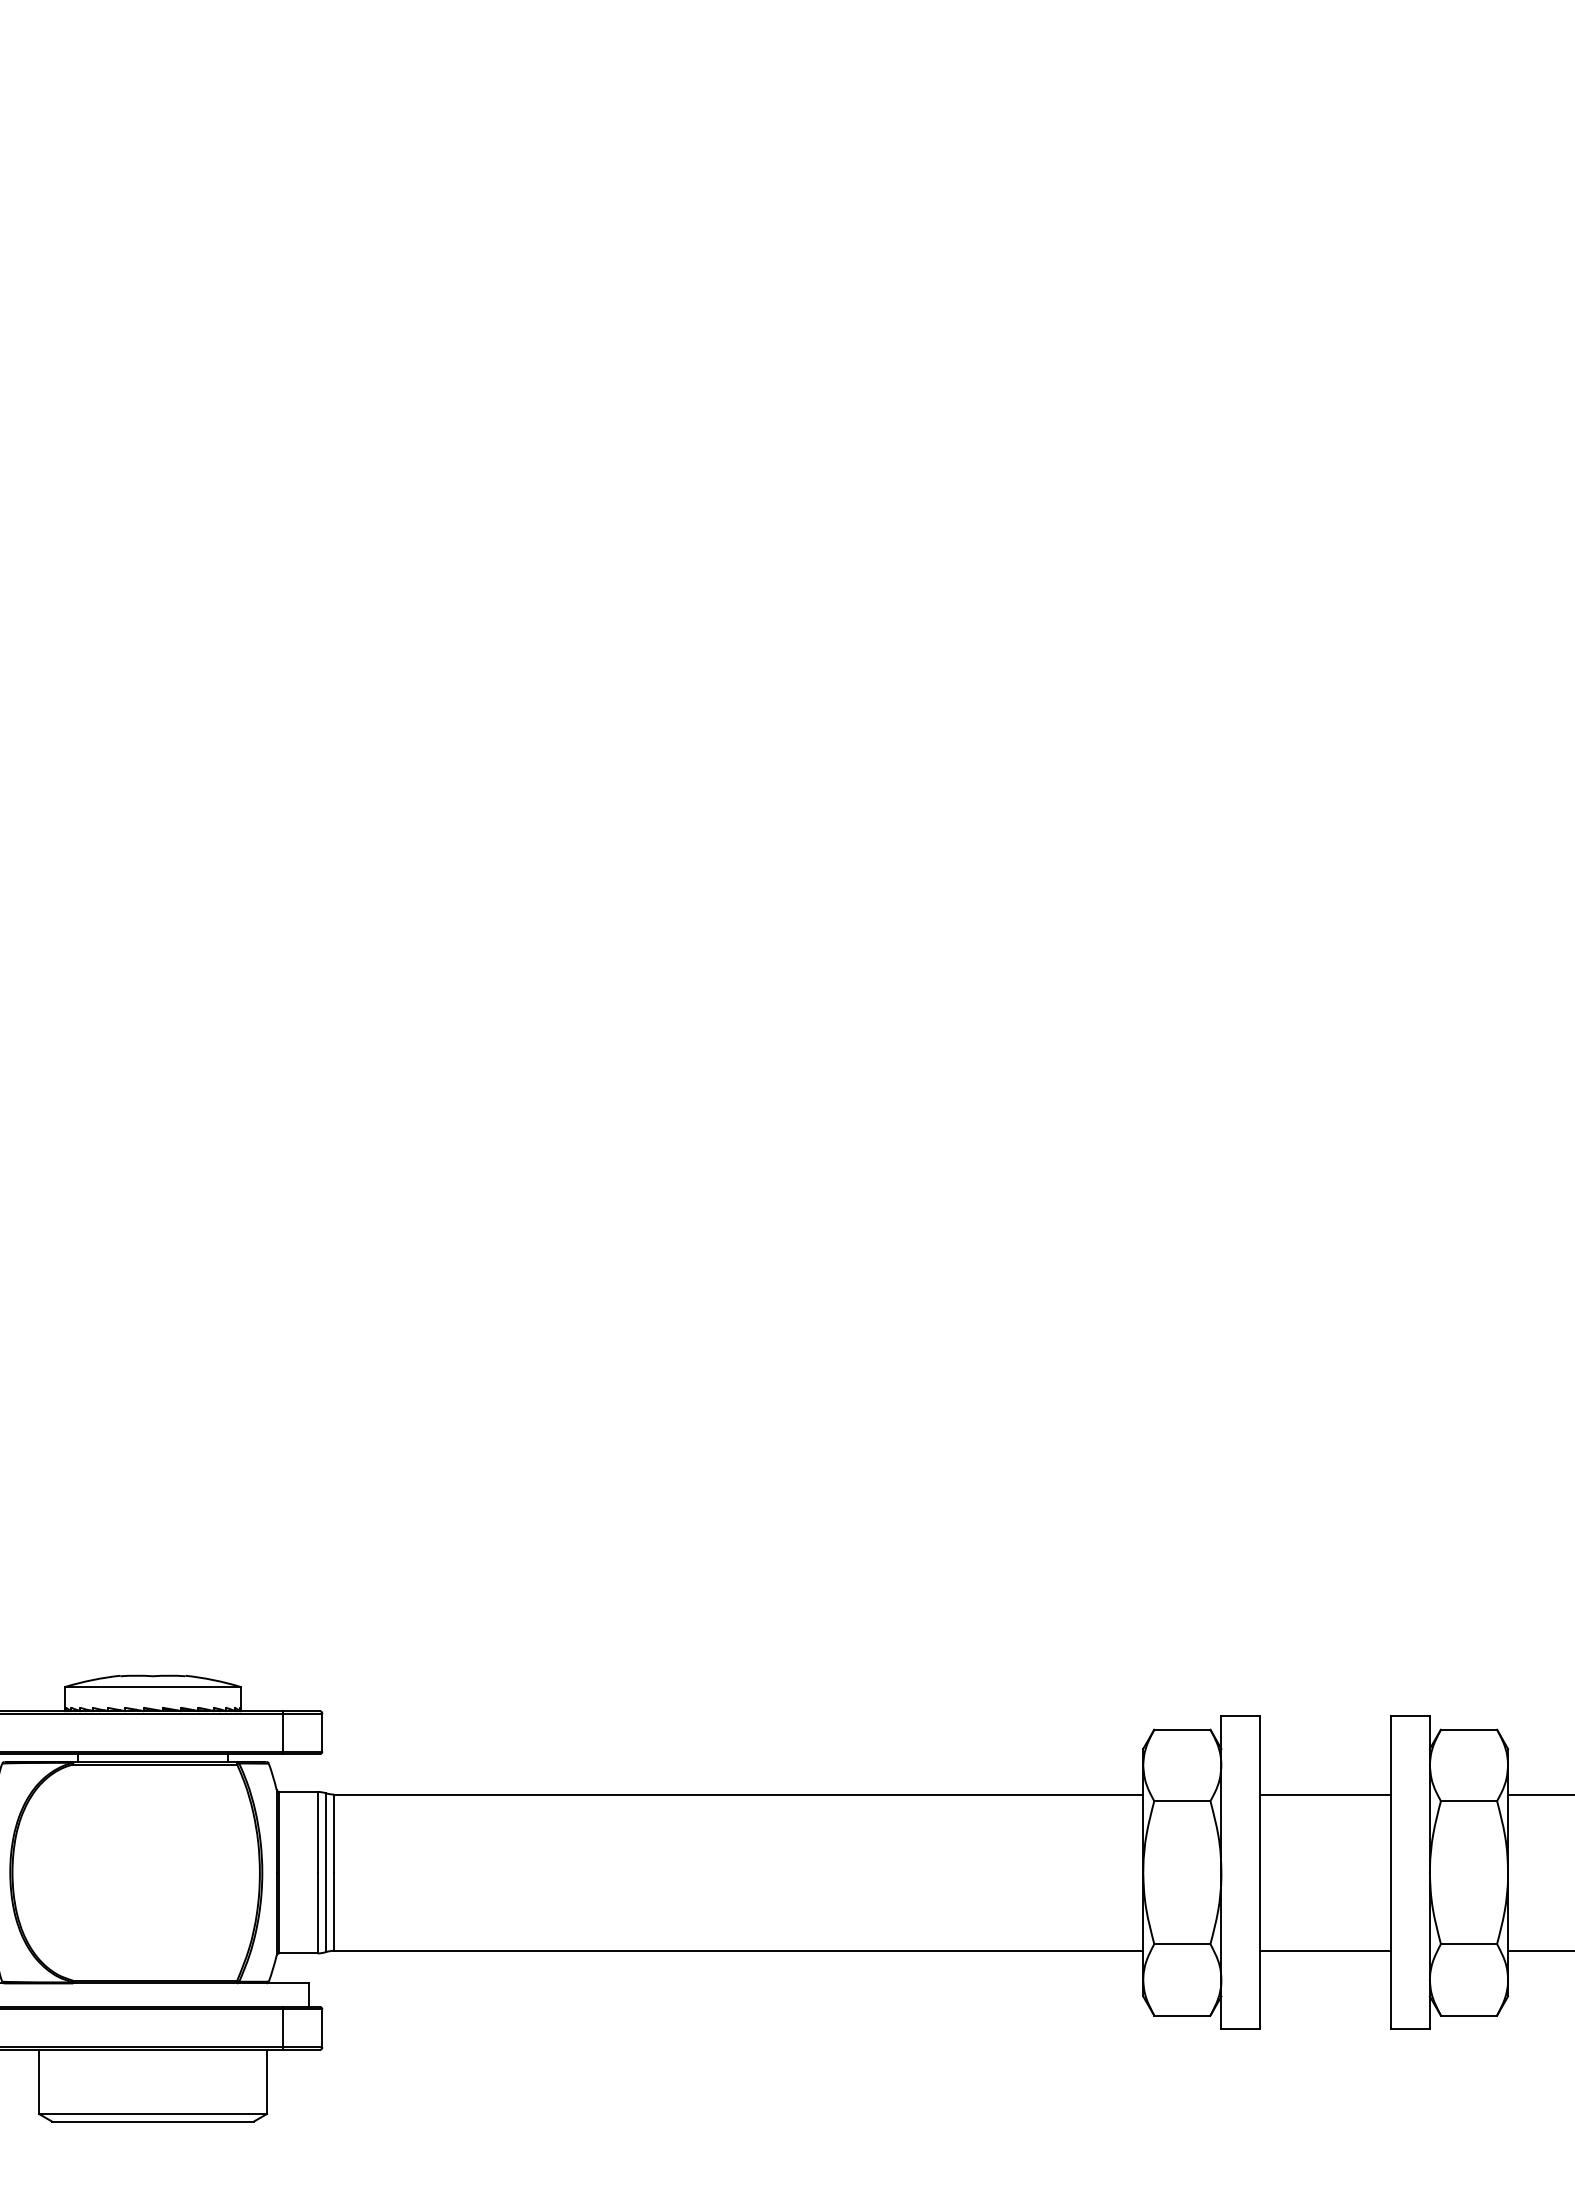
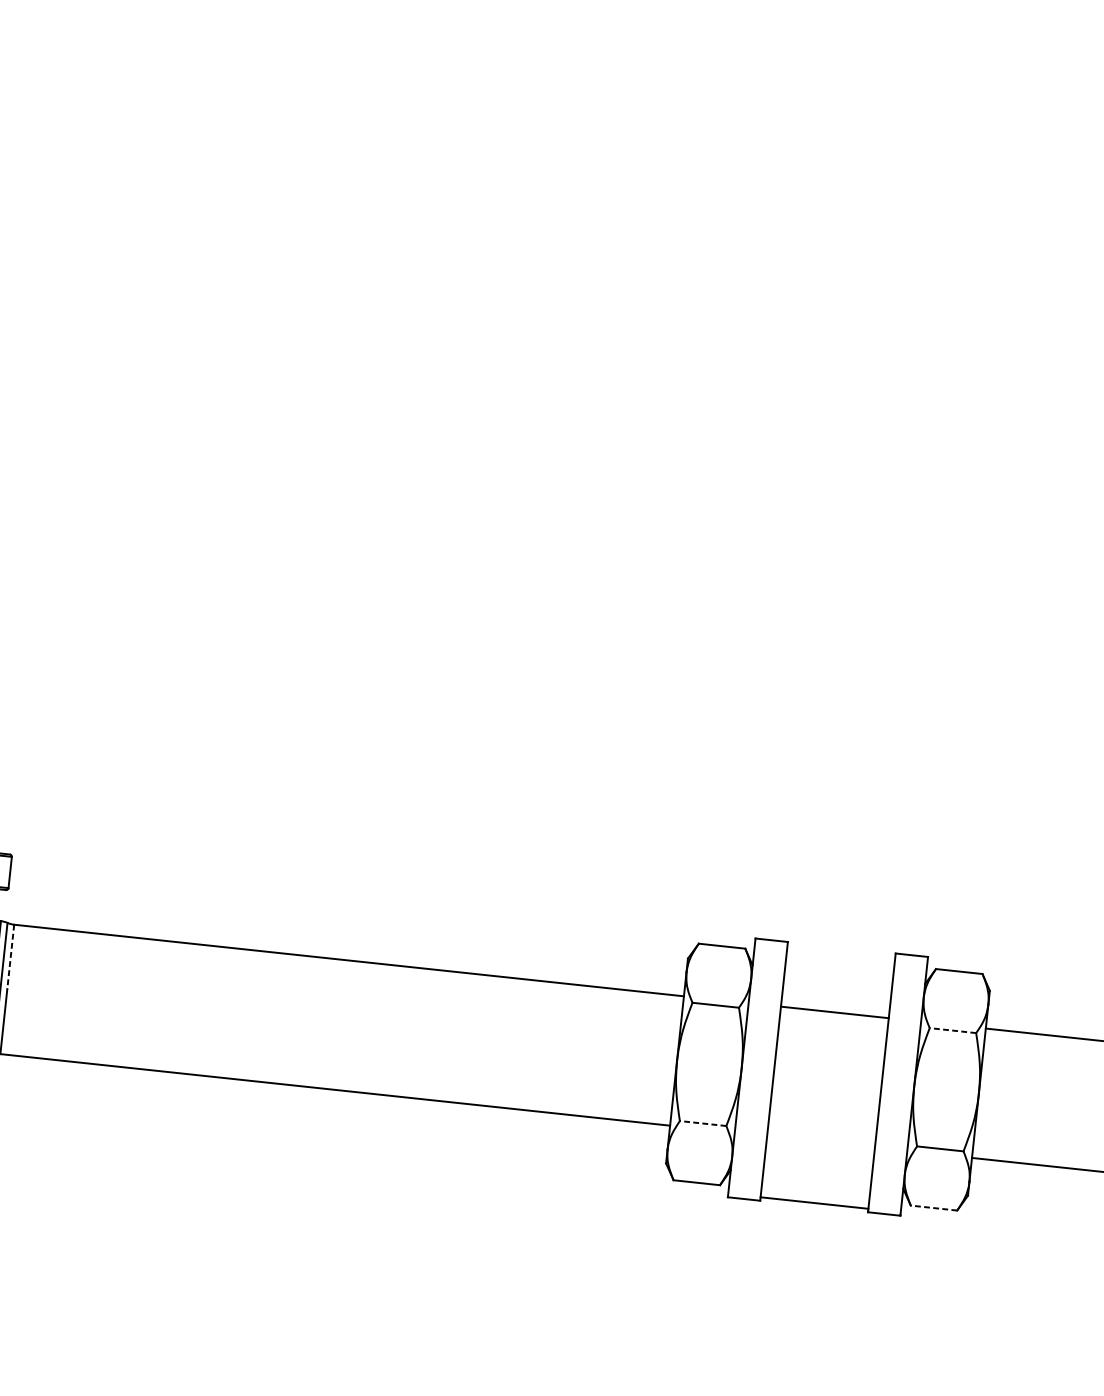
line: (1468, 1801) -> (952, 1030), solid -> dashed
line: (333, 1834) -> (10, 957), solid -> dashed
line: (1181, 1944) -> (702, 1123), solid -> dashed
line: (1325, 1950) -> (814, 1202), moved
line: (1468, 2015) -> (933, 1207), solid -> dashed

